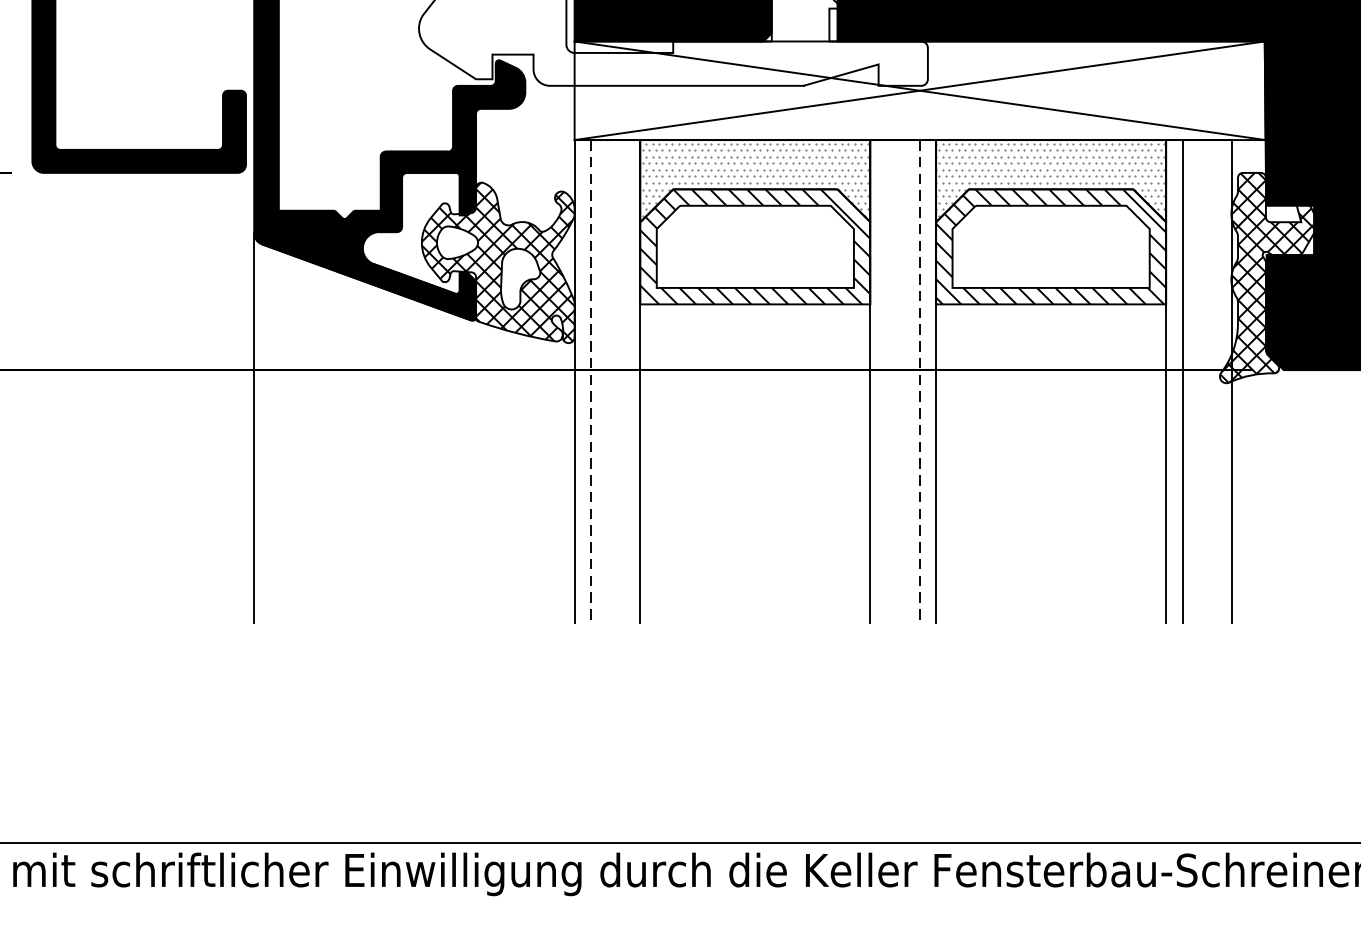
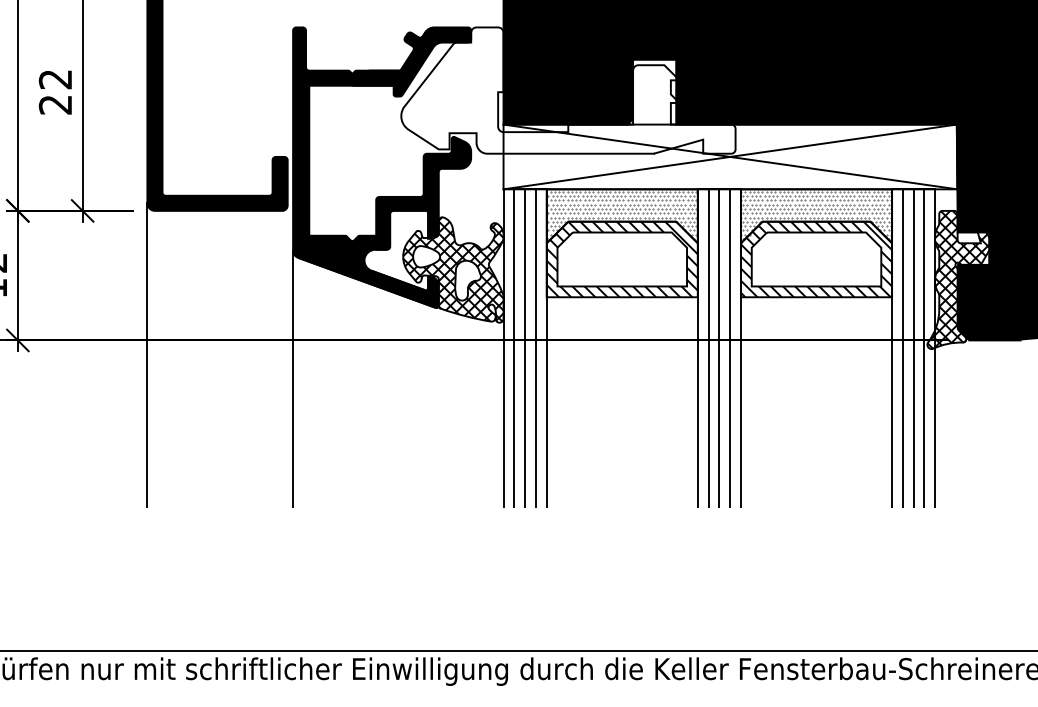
line: (608, 380) -> (525, 347), added
line: (623, 380) -> (535, 347), added
line: (886, 380) -> (708, 347), added
line: (903, 380) -> (719, 347), added
line: (1198, 380) -> (913, 347), added
line: (1215, 380) -> (924, 347), added
line: (591, 382) -> (514, 348), dashed -> solid
line: (920, 382) -> (730, 348), dashed -> solid
line: (32, 391) -> (147, 354), added

